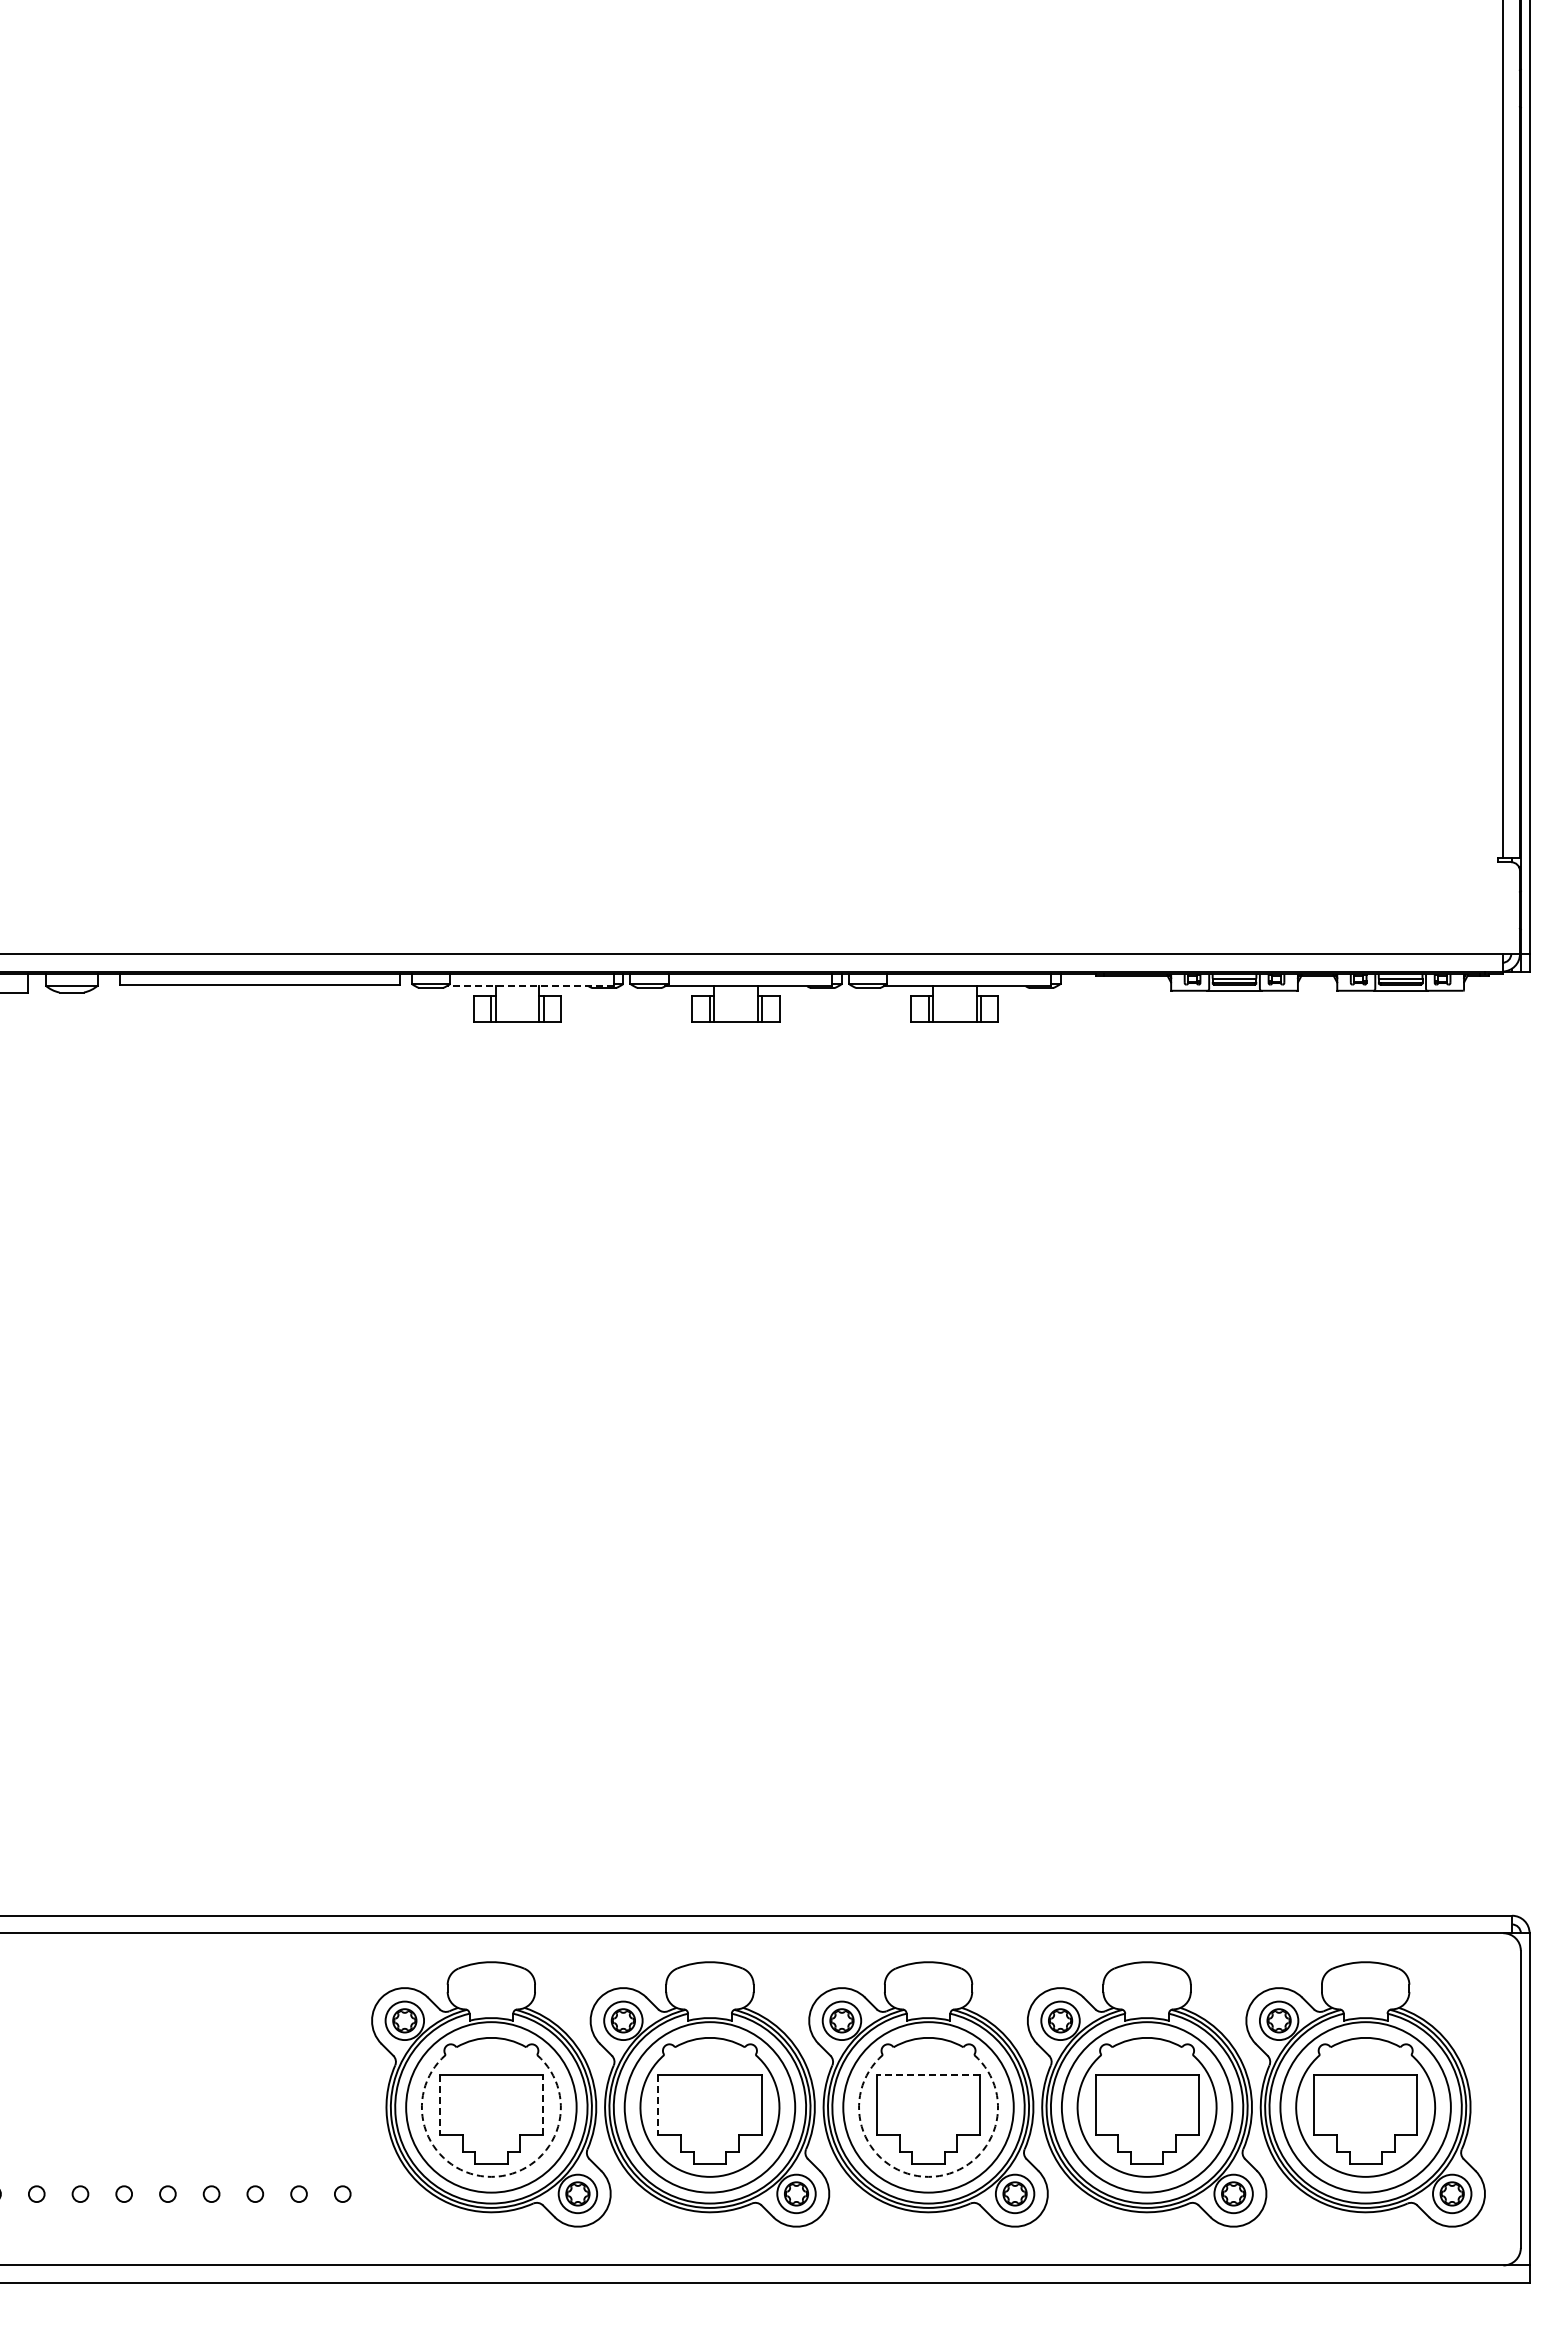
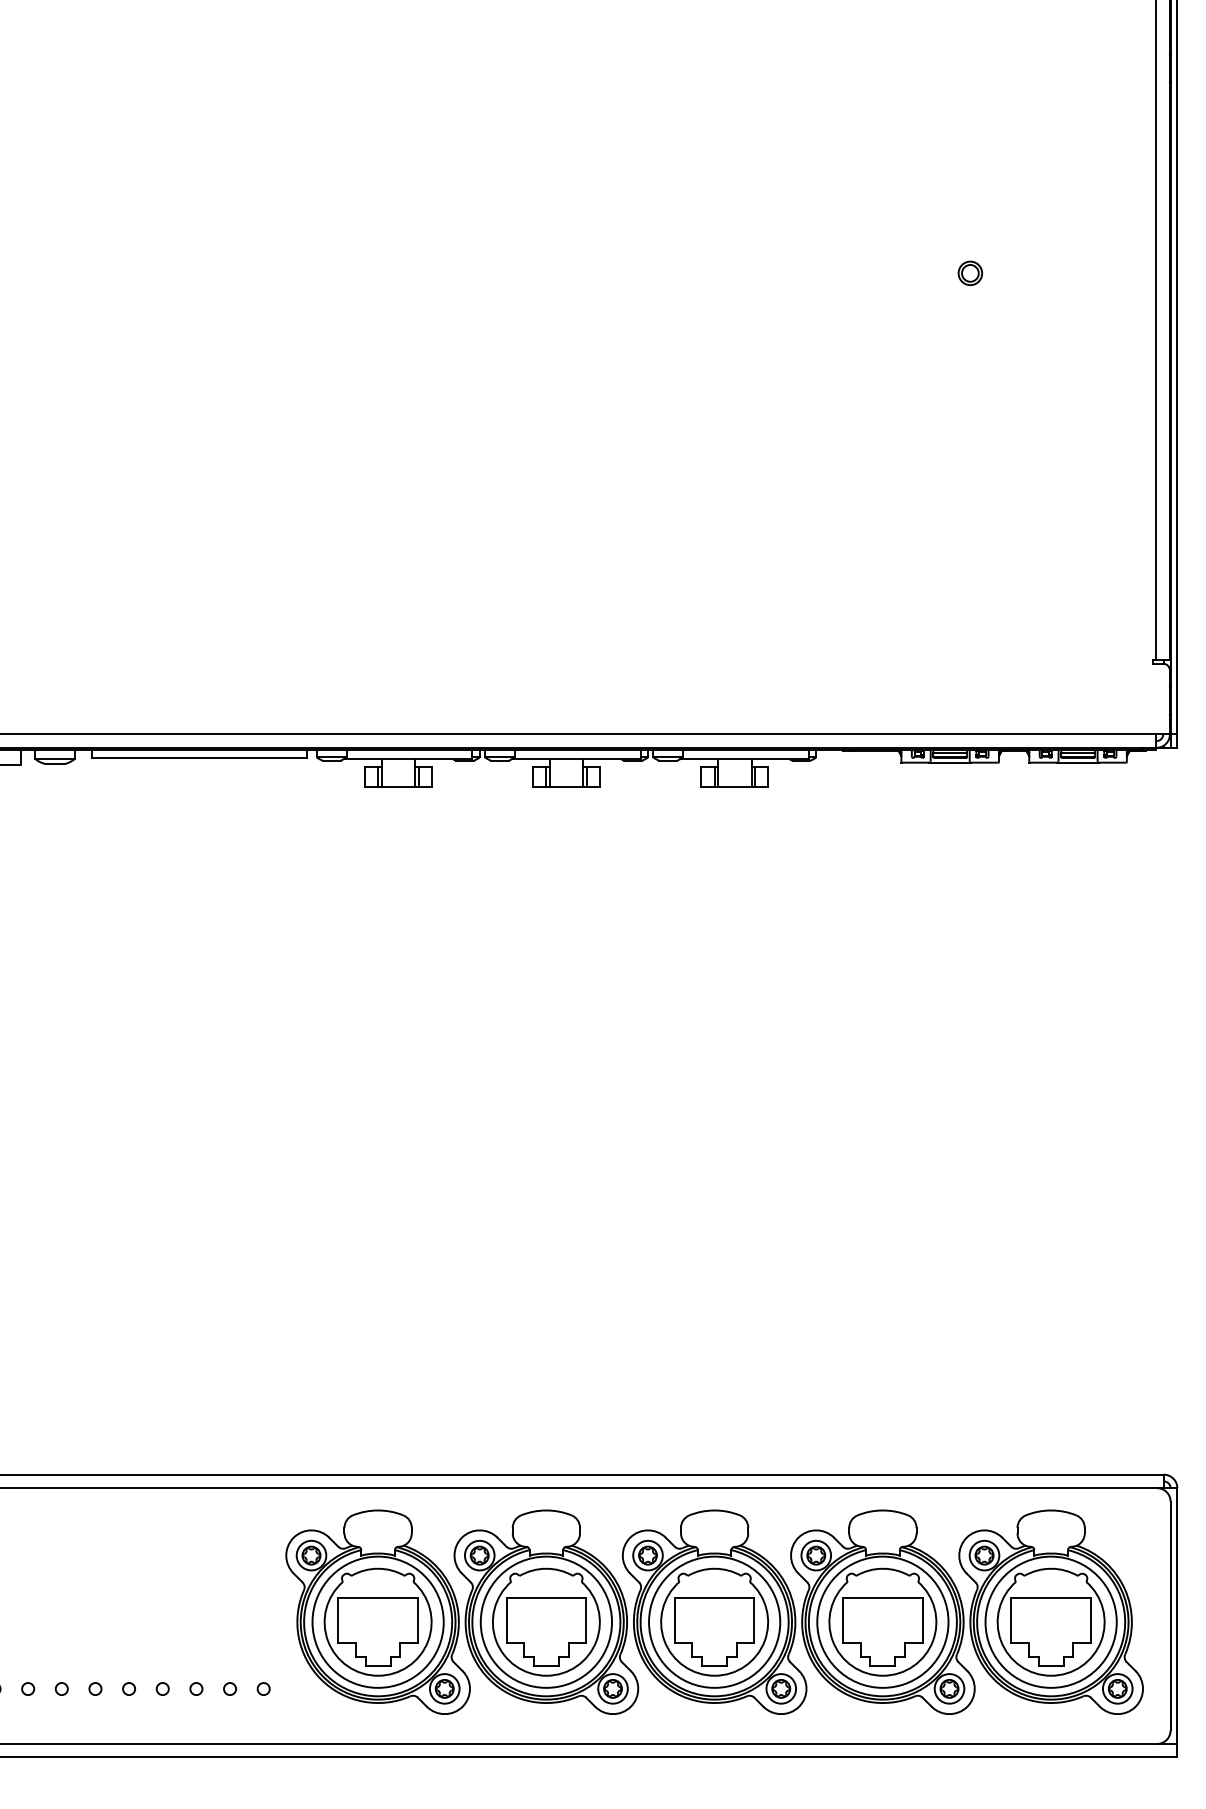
part: (1260, 355) -> (970, 273), added
line: (530, 986) -> (408, 759), dashed -> solid
line: (928, 2075) -> (714, 1597), dashed -> solid
line: (439, 2105) -> (338, 1620), dashed -> solid
line: (542, 2105) -> (417, 1620), dashed -> solid
line: (658, 2105) -> (506, 1620), dashed -> solid
arc: (491, 2176) -> (378, 1675), dashed -> solid
arc: (928, 2176) -> (714, 1675), dashed -> solid

